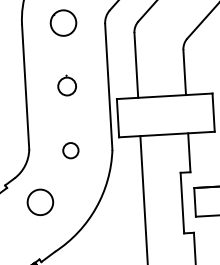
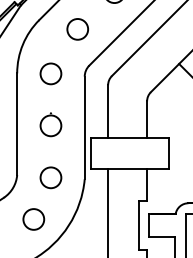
part: (66, 85) -> (50, 124), size x1.43
circle: (70, 150) -> (50, 177), size x1.67
circle: (40, 202) -> (33, 219), moved

